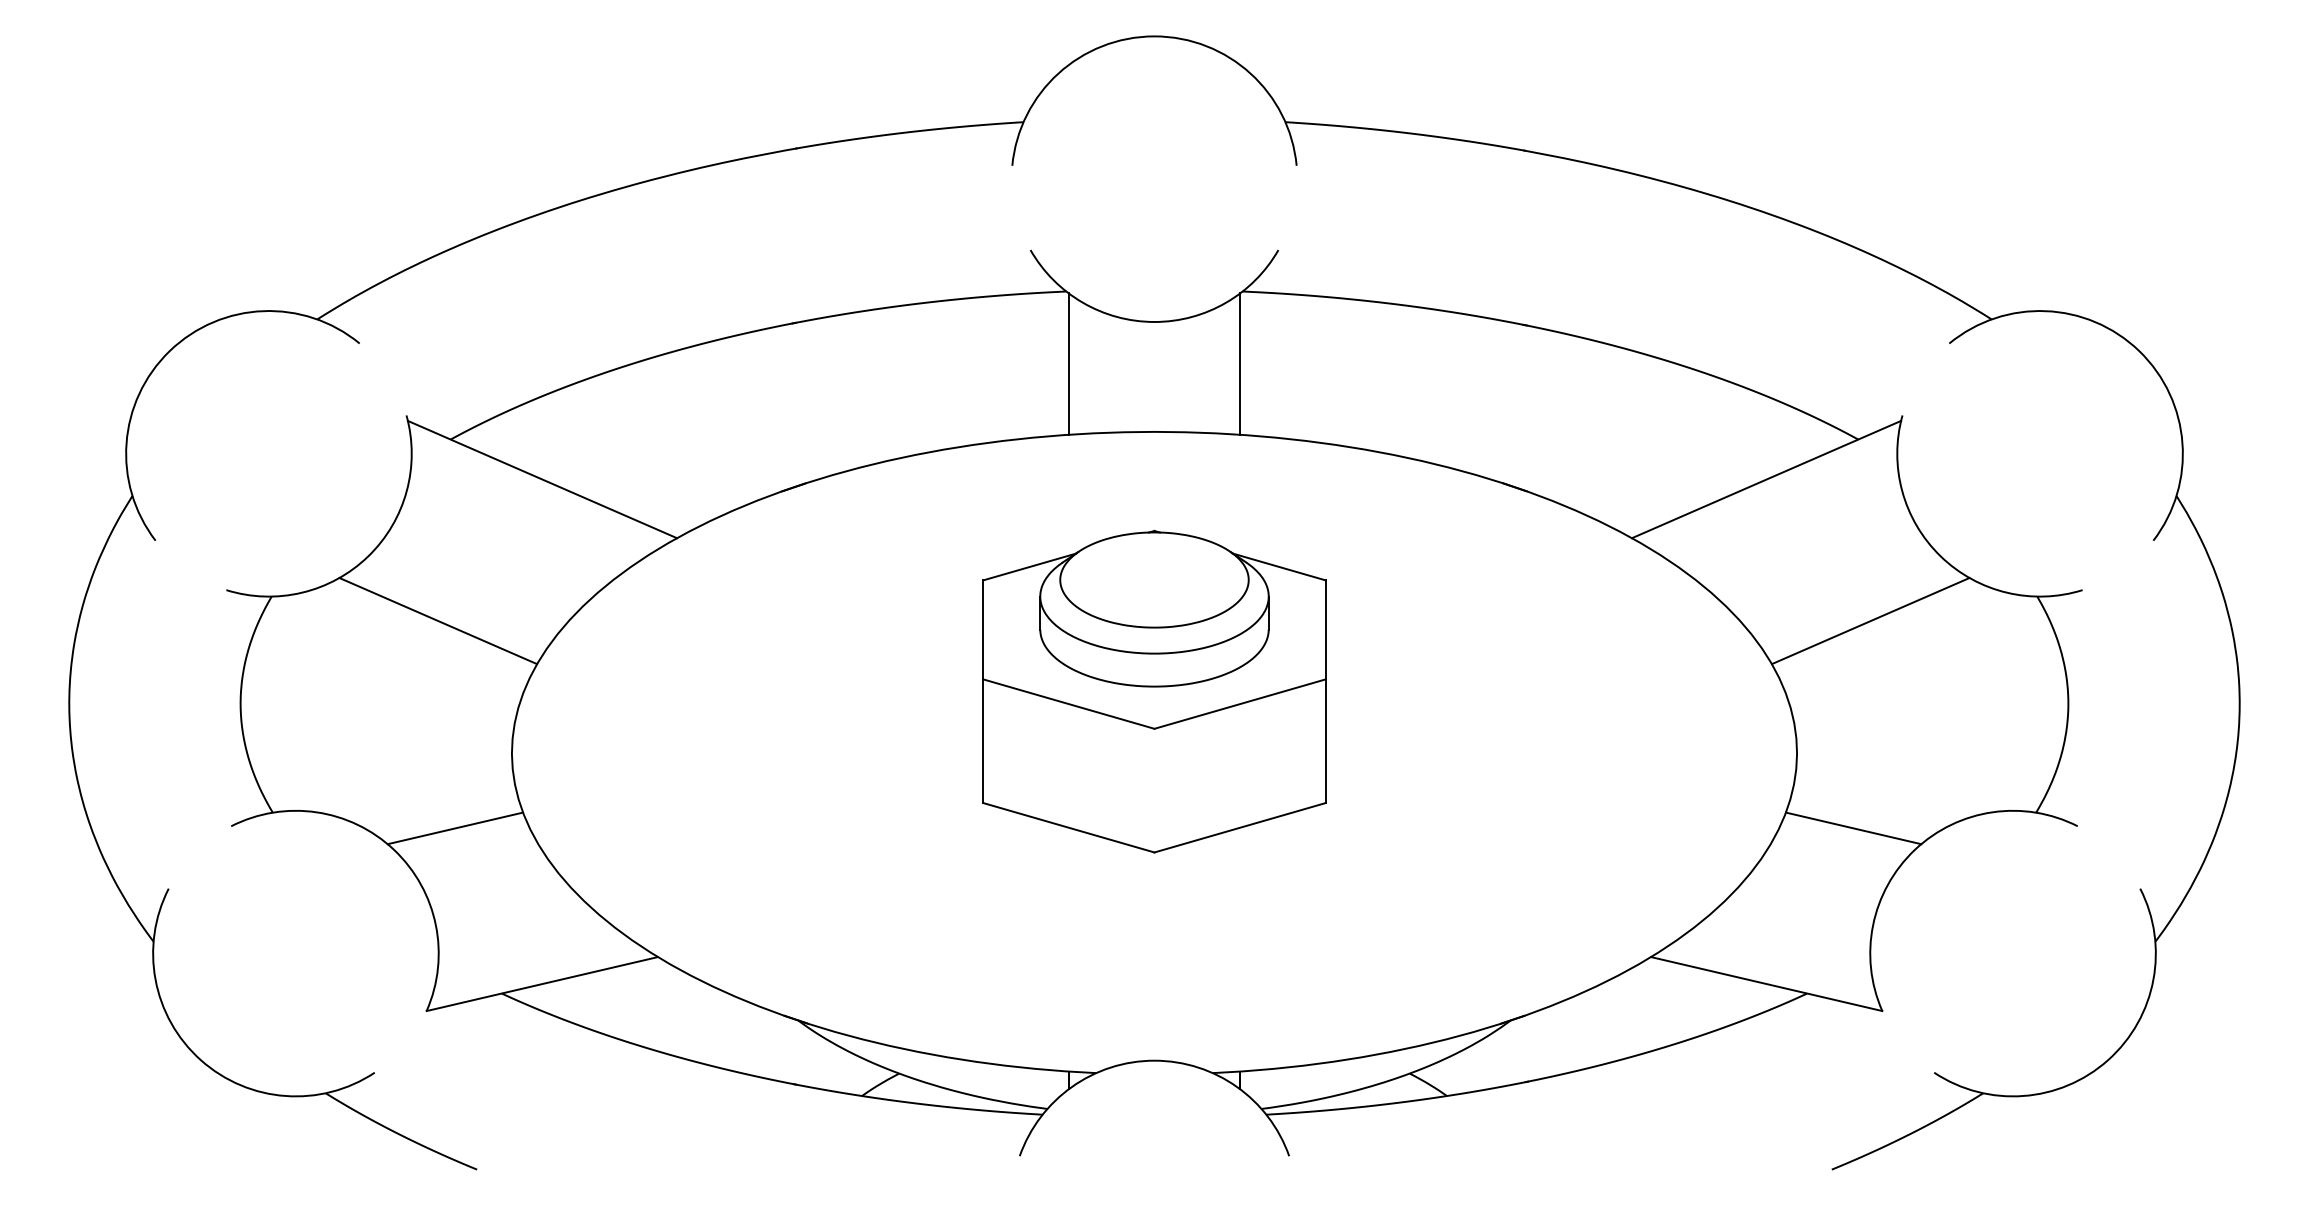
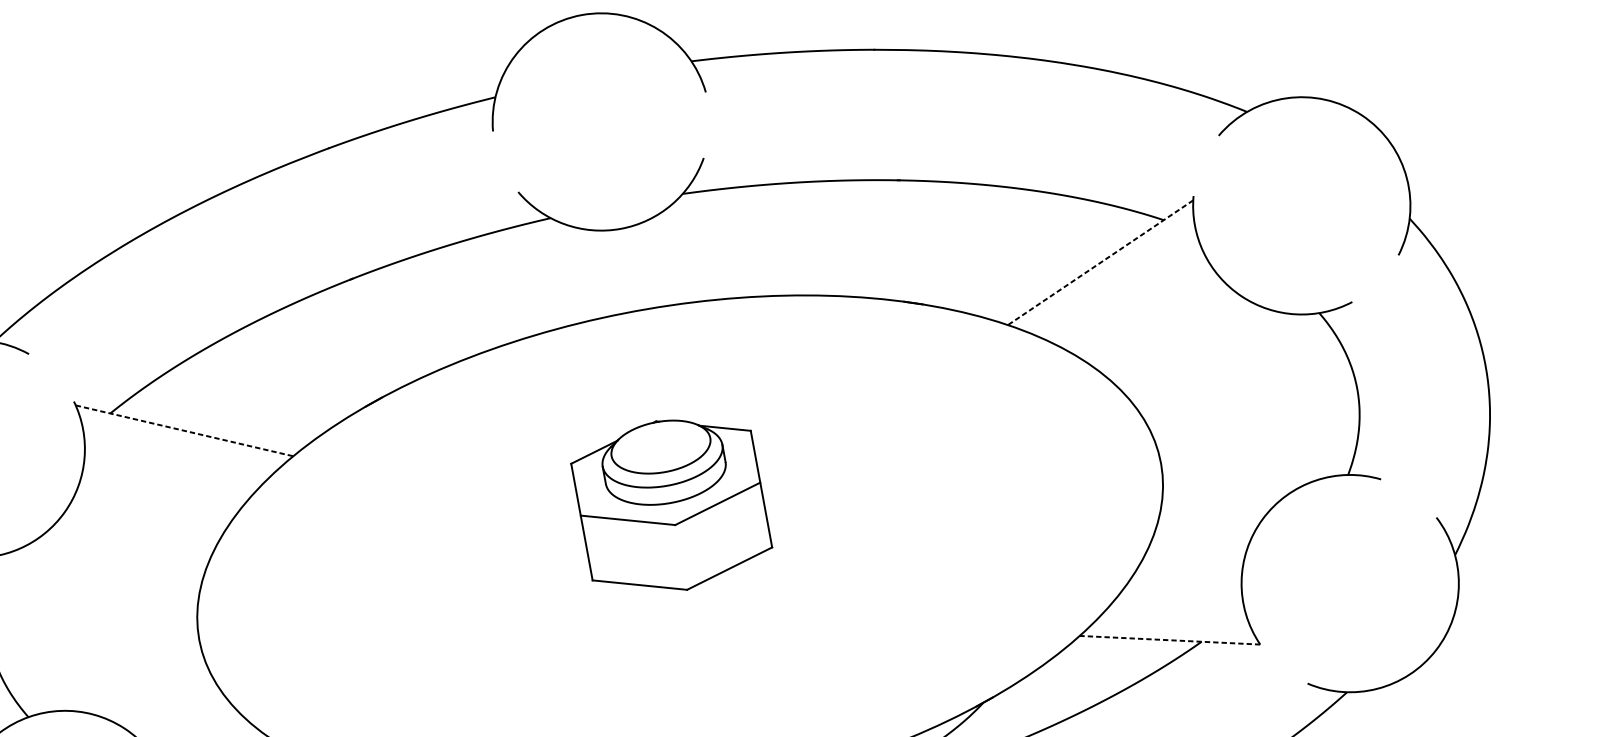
line: (1068, 363) -> (562, 271), removed
line: (1240, 363) -> (690, 248), removed
line: (542, 479) -> (184, 430), solid -> dashed
line: (1766, 479) -> (1100, 262), solid -> dashed
line: (438, 621) -> (126, 551), removed
line: (1870, 621) -> (1197, 354), removed
part: (1154, 691) -> (671, 505), size x0.7
line: (455, 828) -> (167, 703), removed
line: (1853, 828) -> (1213, 511), removed
line: (1766, 984) -> (1169, 640), solid -> dashed

